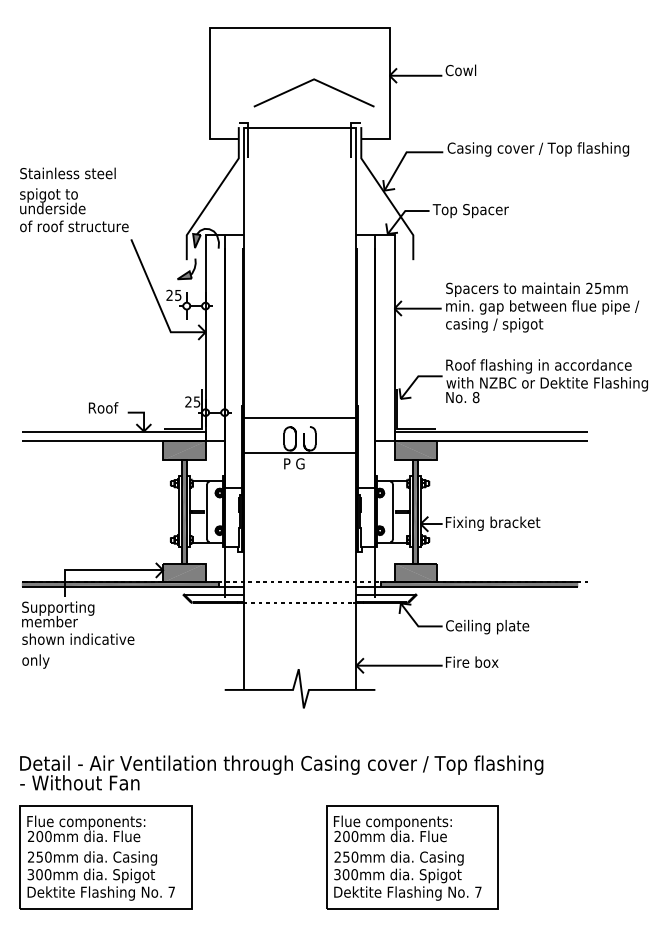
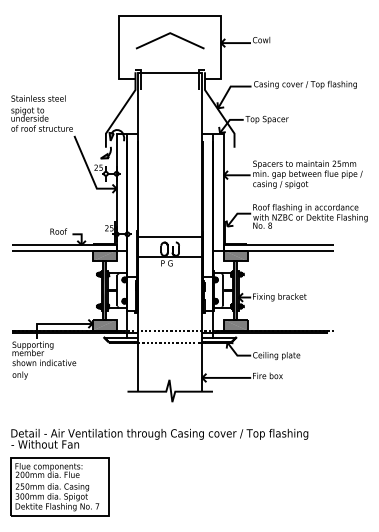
line: (318, 83) -> (172, 35), moved
part: (411, 857) -> (233, 486), removed

